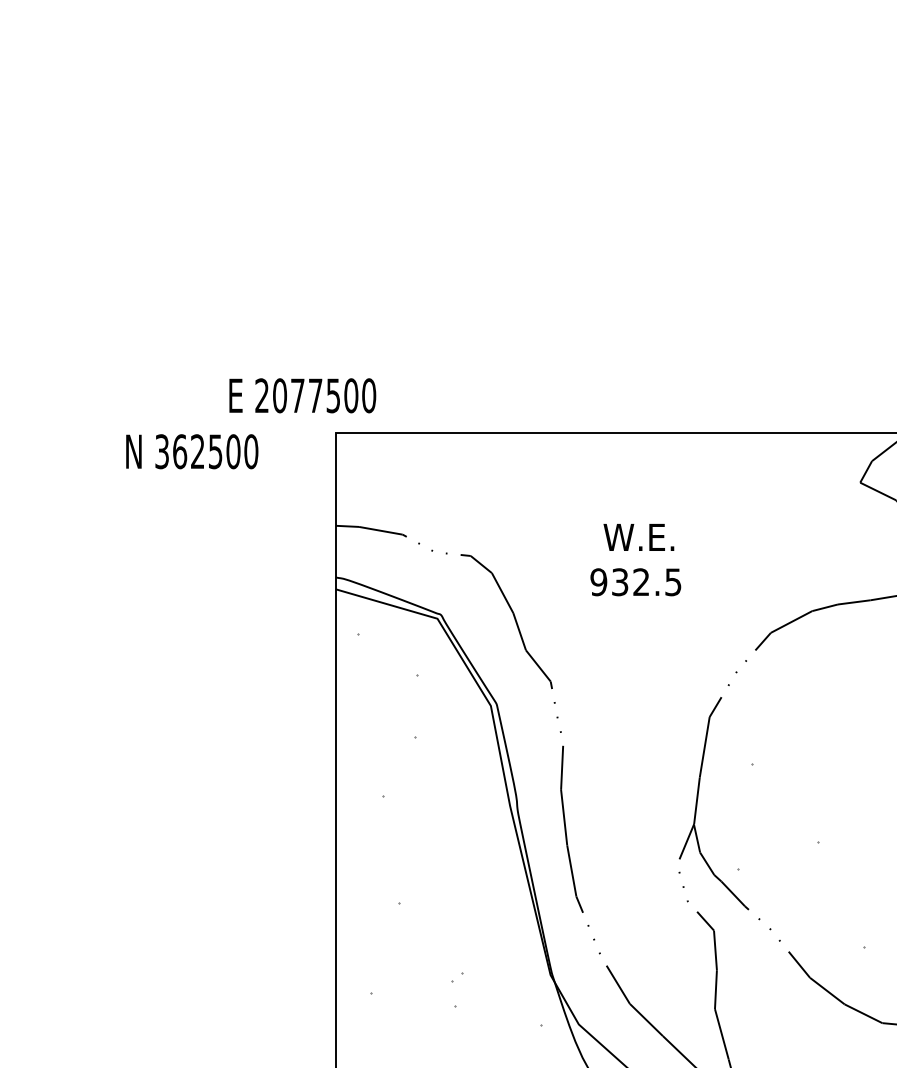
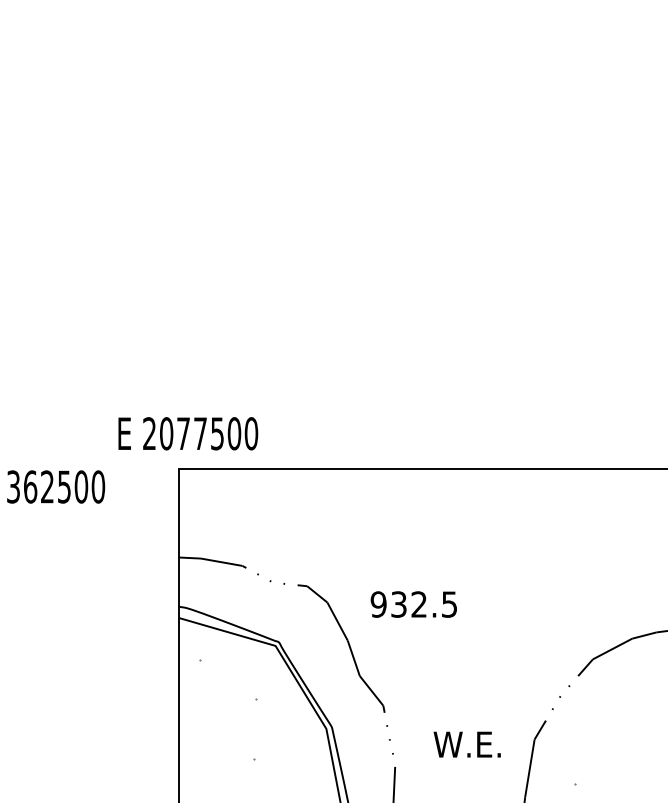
text: (302, 395) -> (188, 433), moved
text: (638, 537) -> (466, 744), moved
text: (635, 582) -> (413, 604), moved

